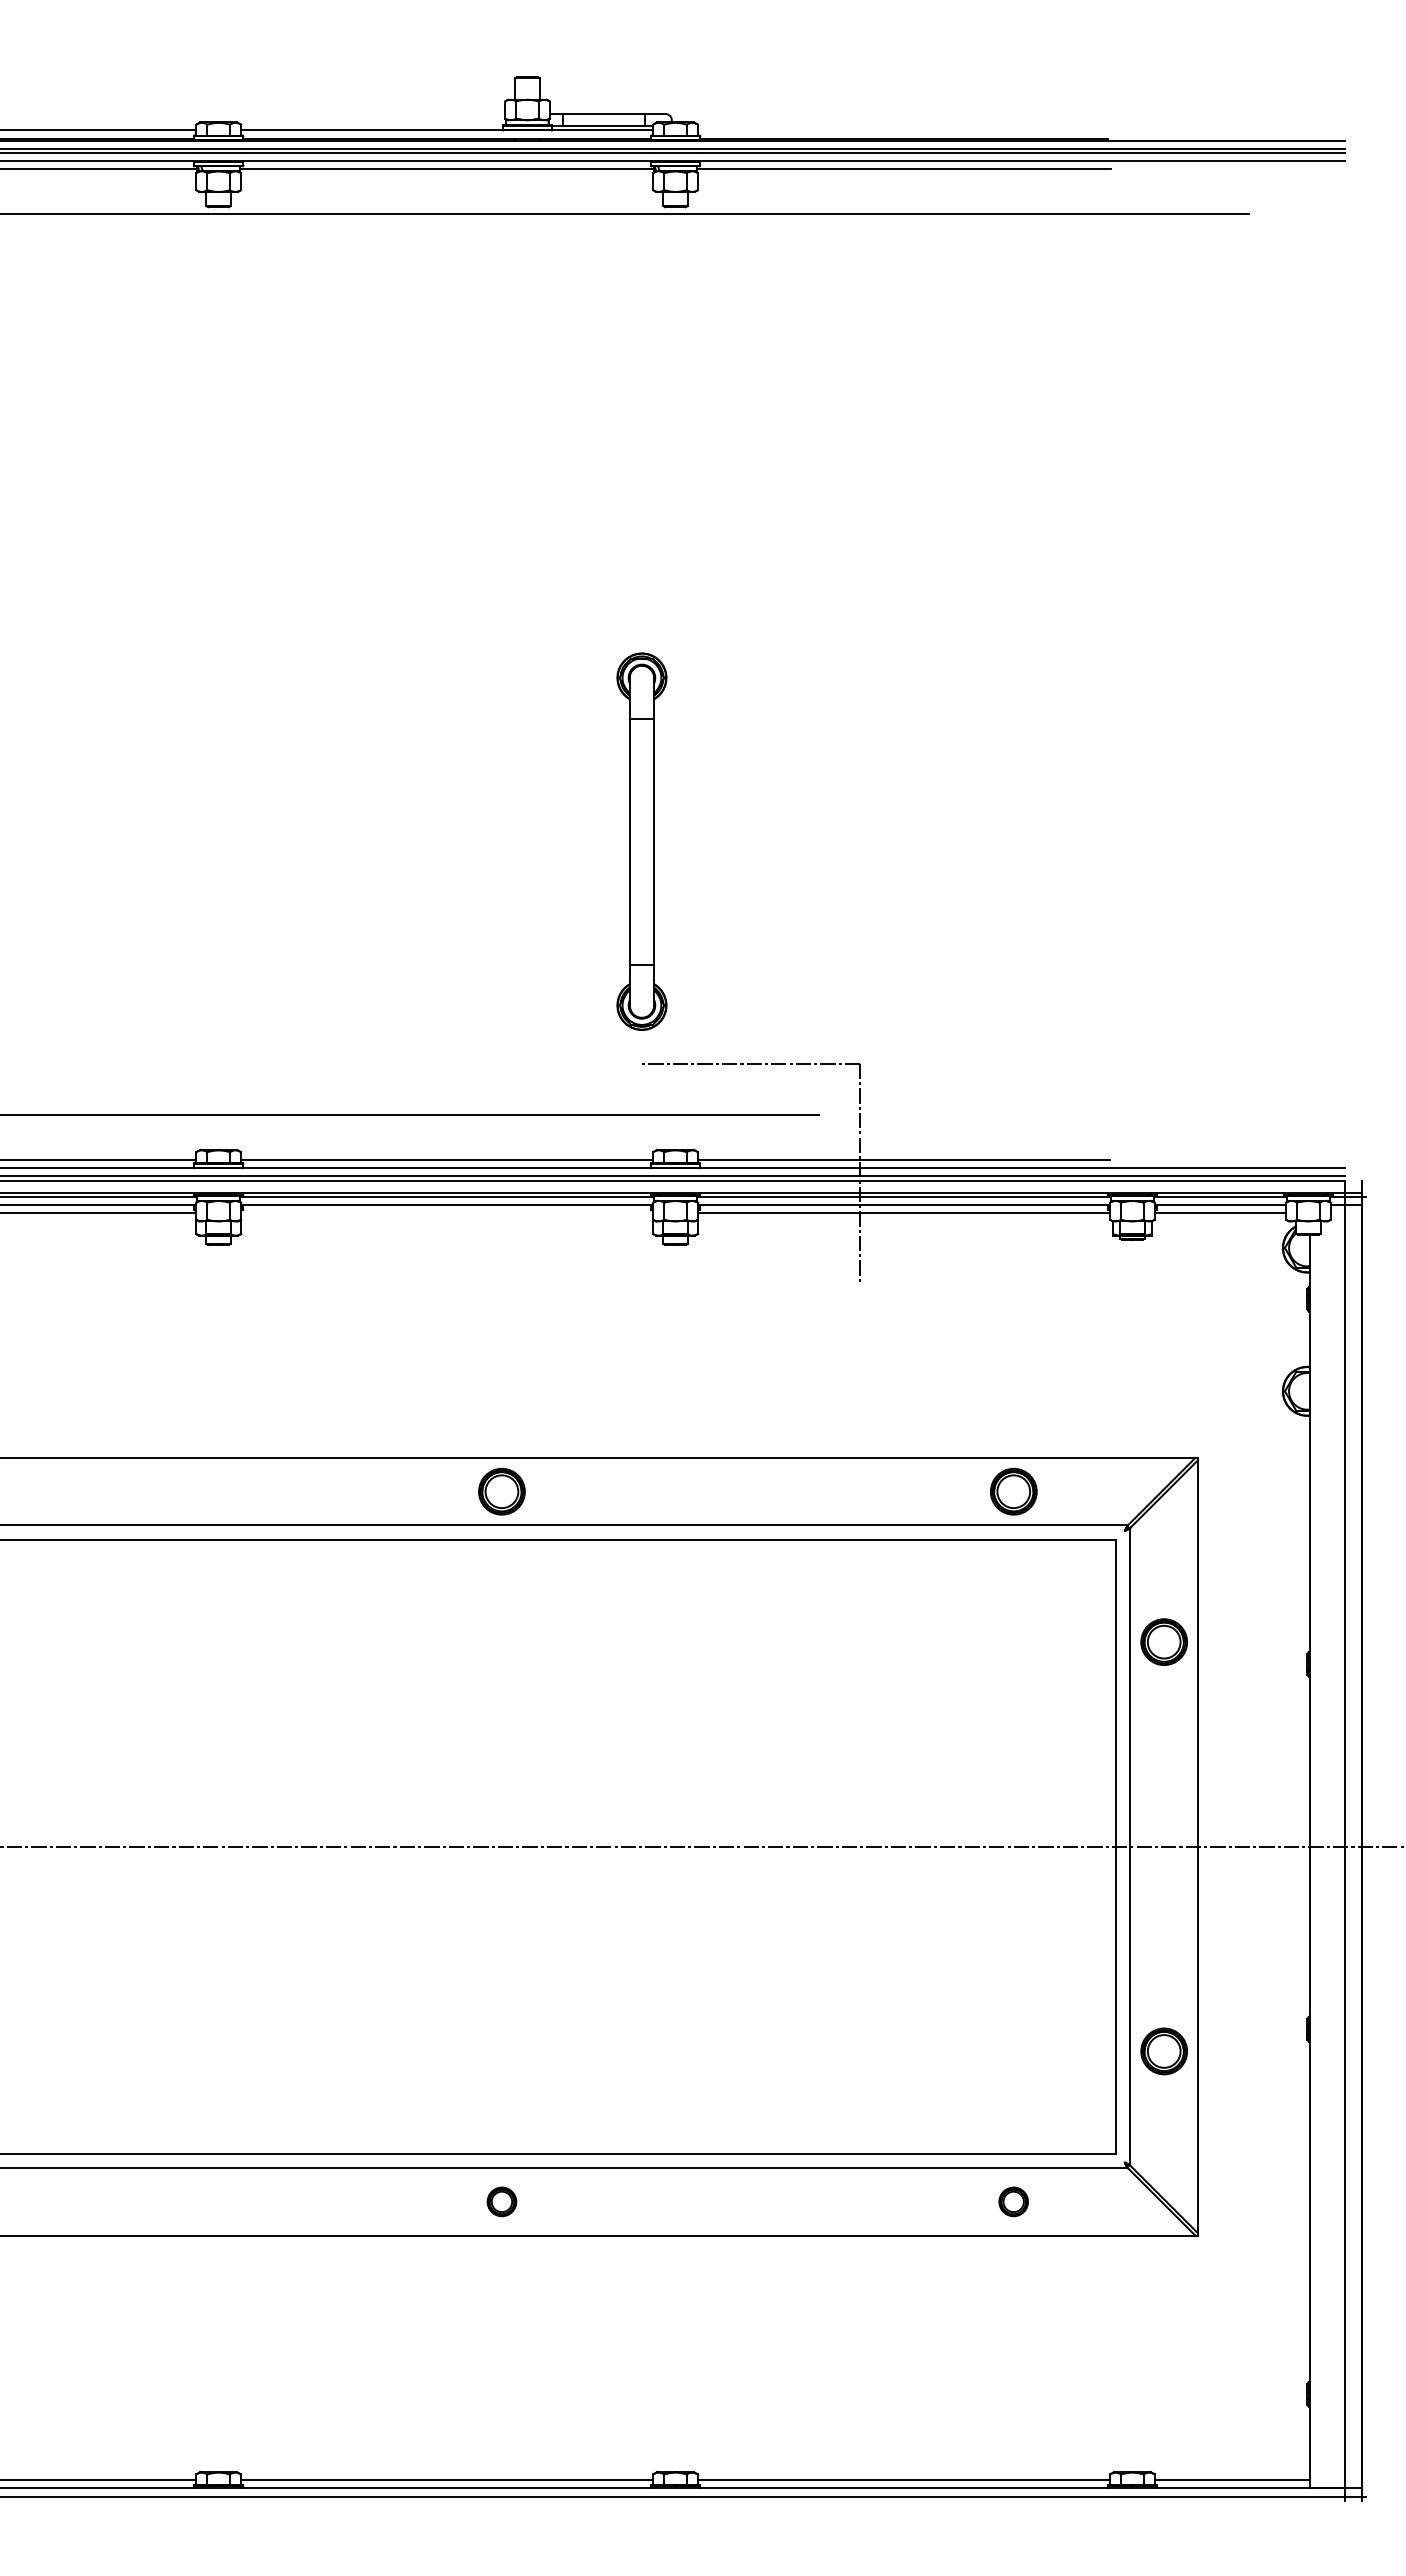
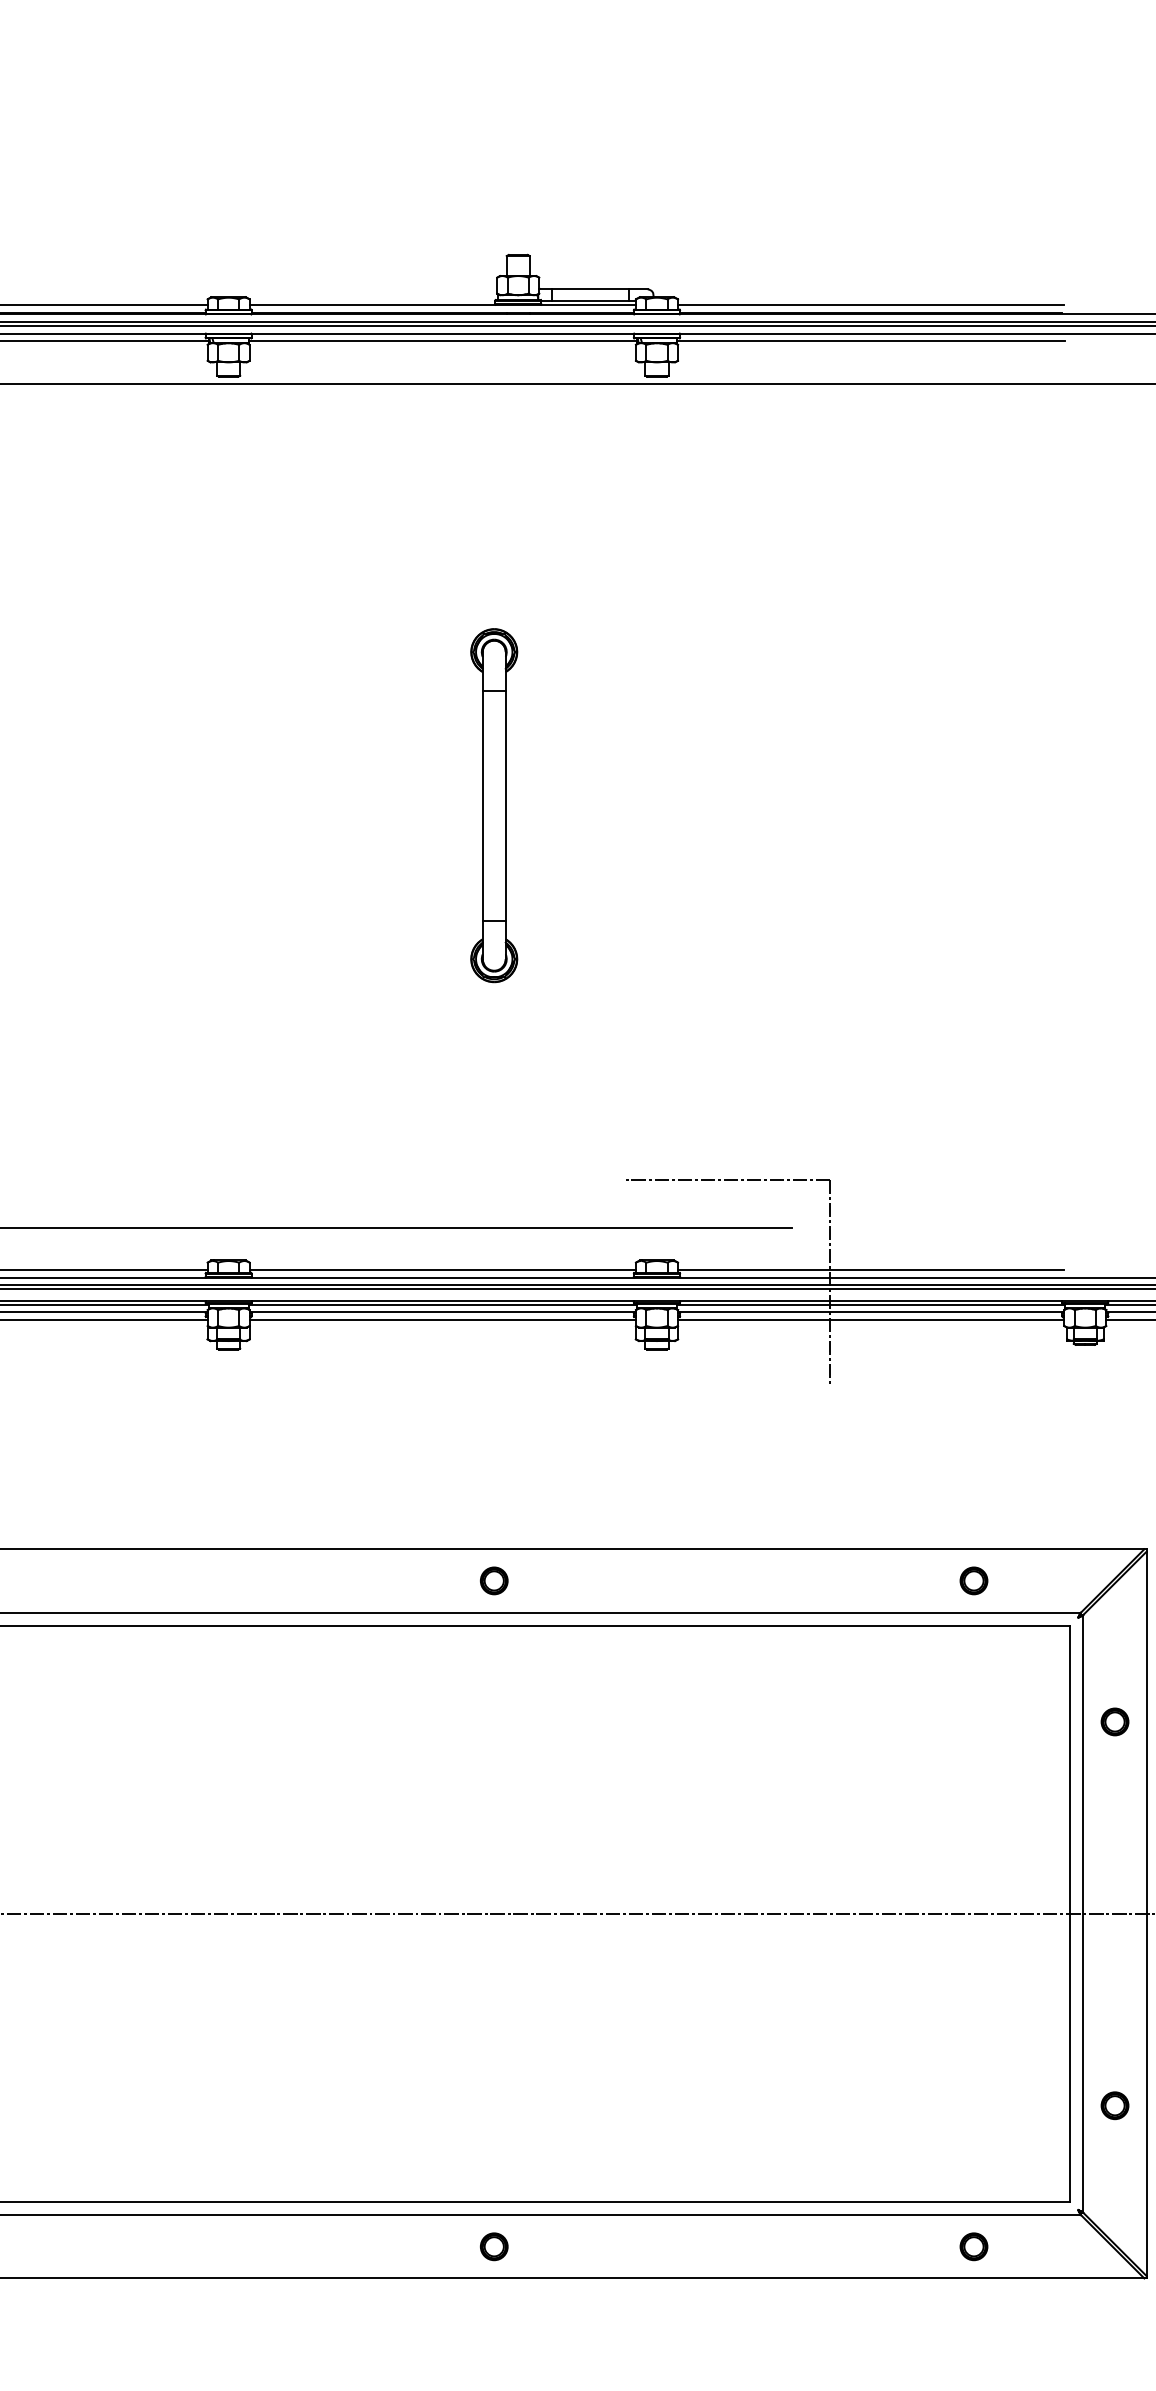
line: (903, 130) -> (870, 304), added
part: (641, 841) -> (493, 805), moved
line: (447, 1213) -> (443, 1320), added
part: (501, 1491) -> (493, 1580), size x0.62
part: (1013, 1491) -> (973, 1580), size x0.62
part: (1163, 1641) -> (1114, 1721), size x0.62
part: (1163, 2051) -> (1114, 2105), size x0.62

